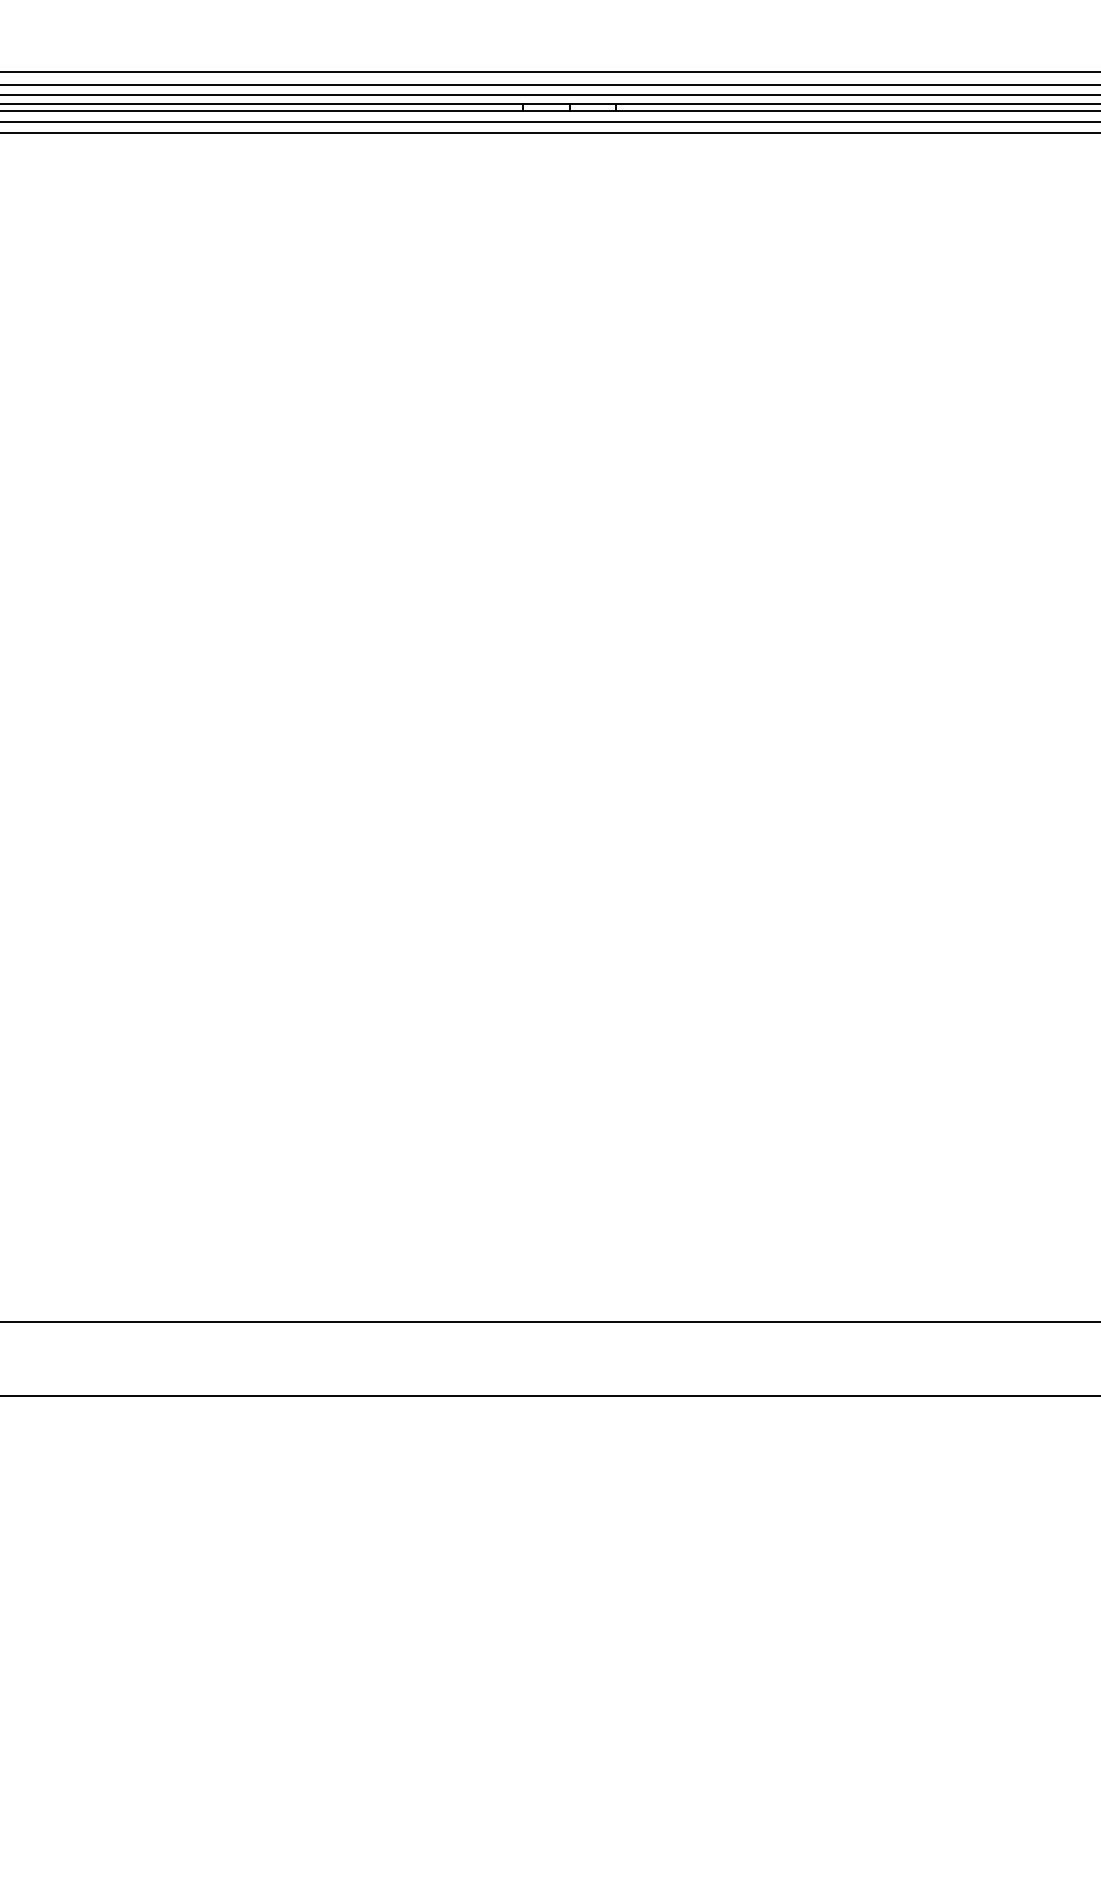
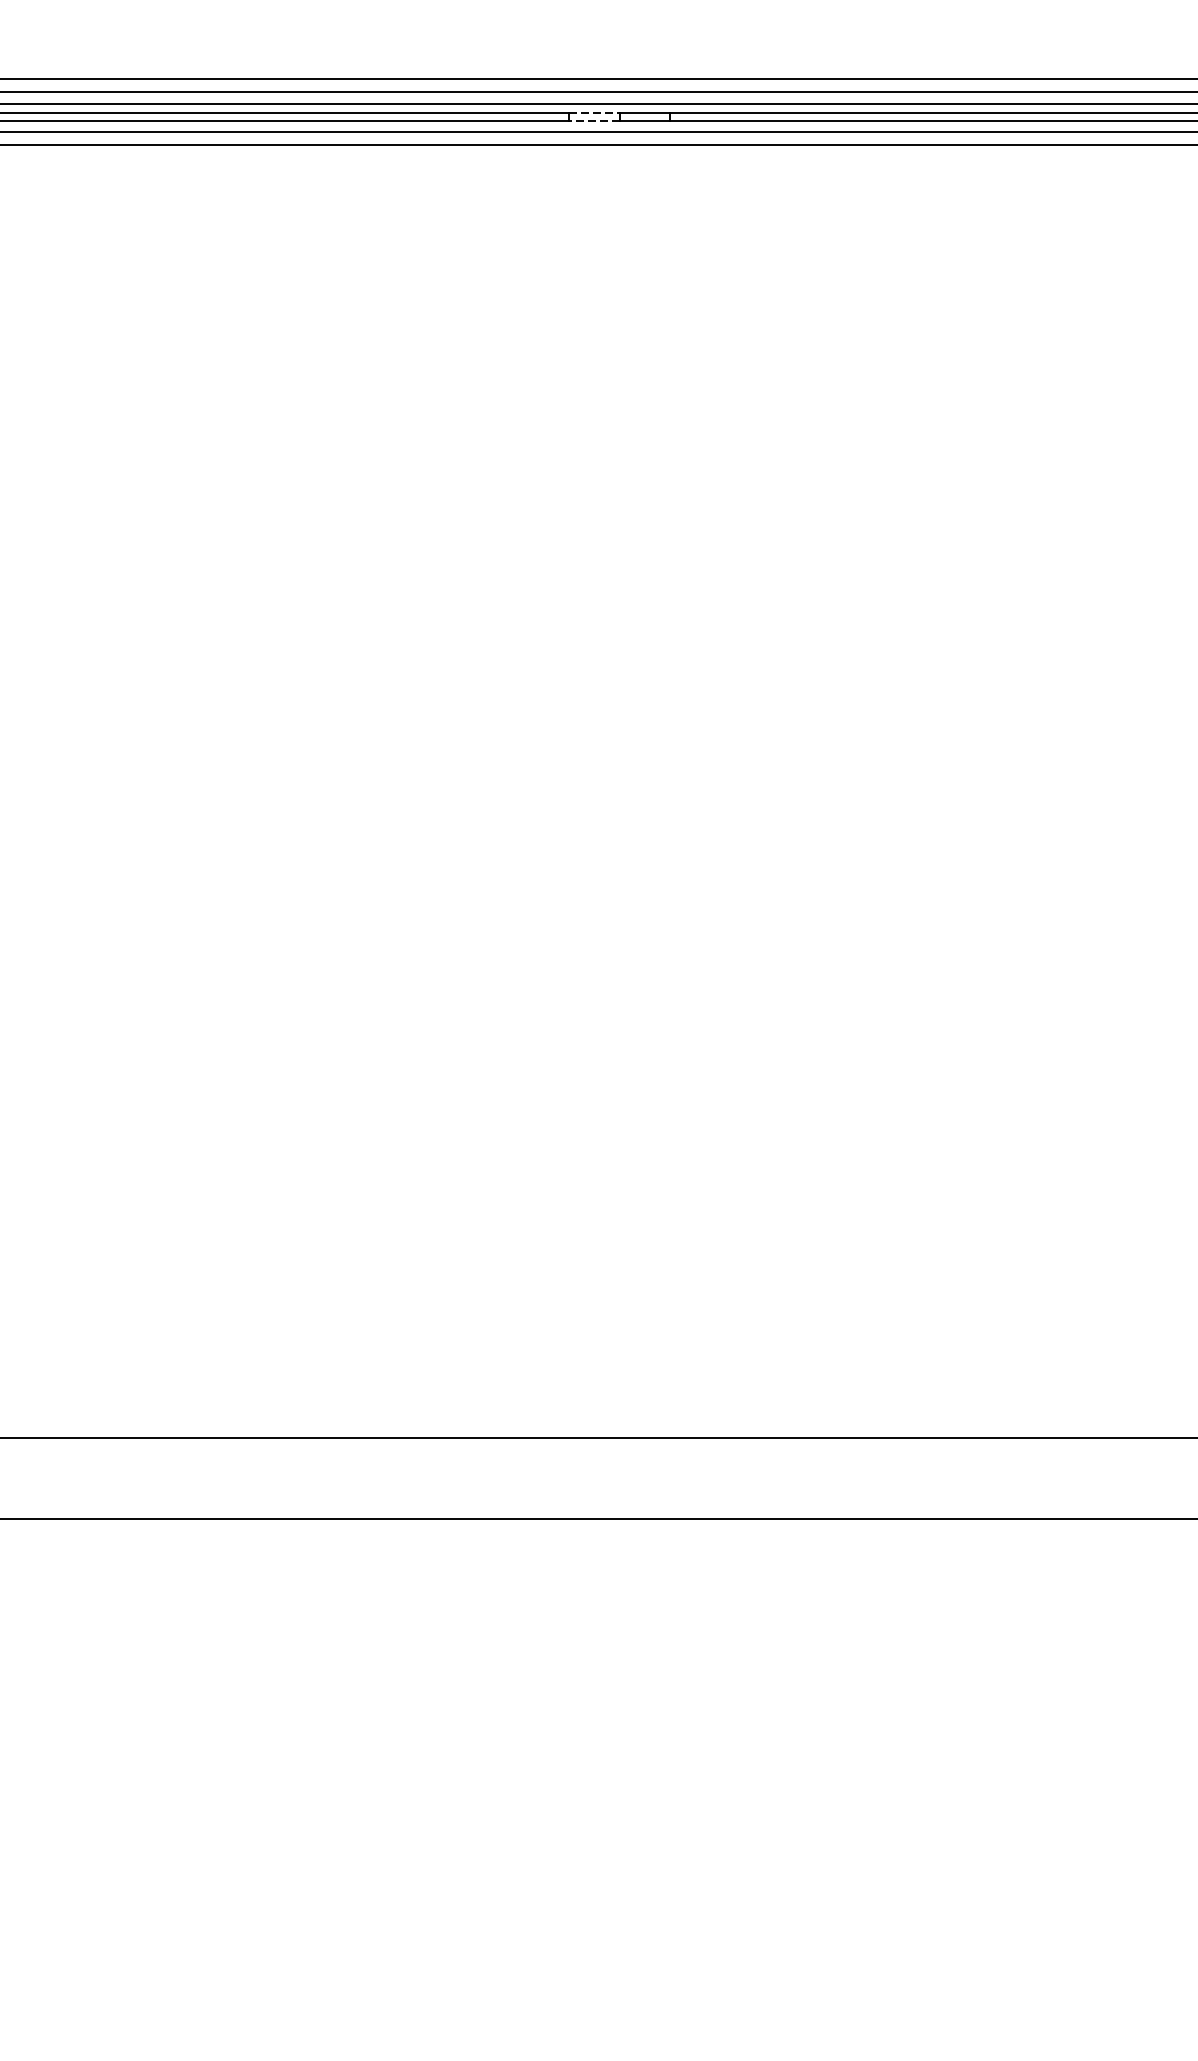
line: (546, 103) -> (594, 112), solid -> dashed
line: (545, 111) -> (593, 121), solid -> dashed

